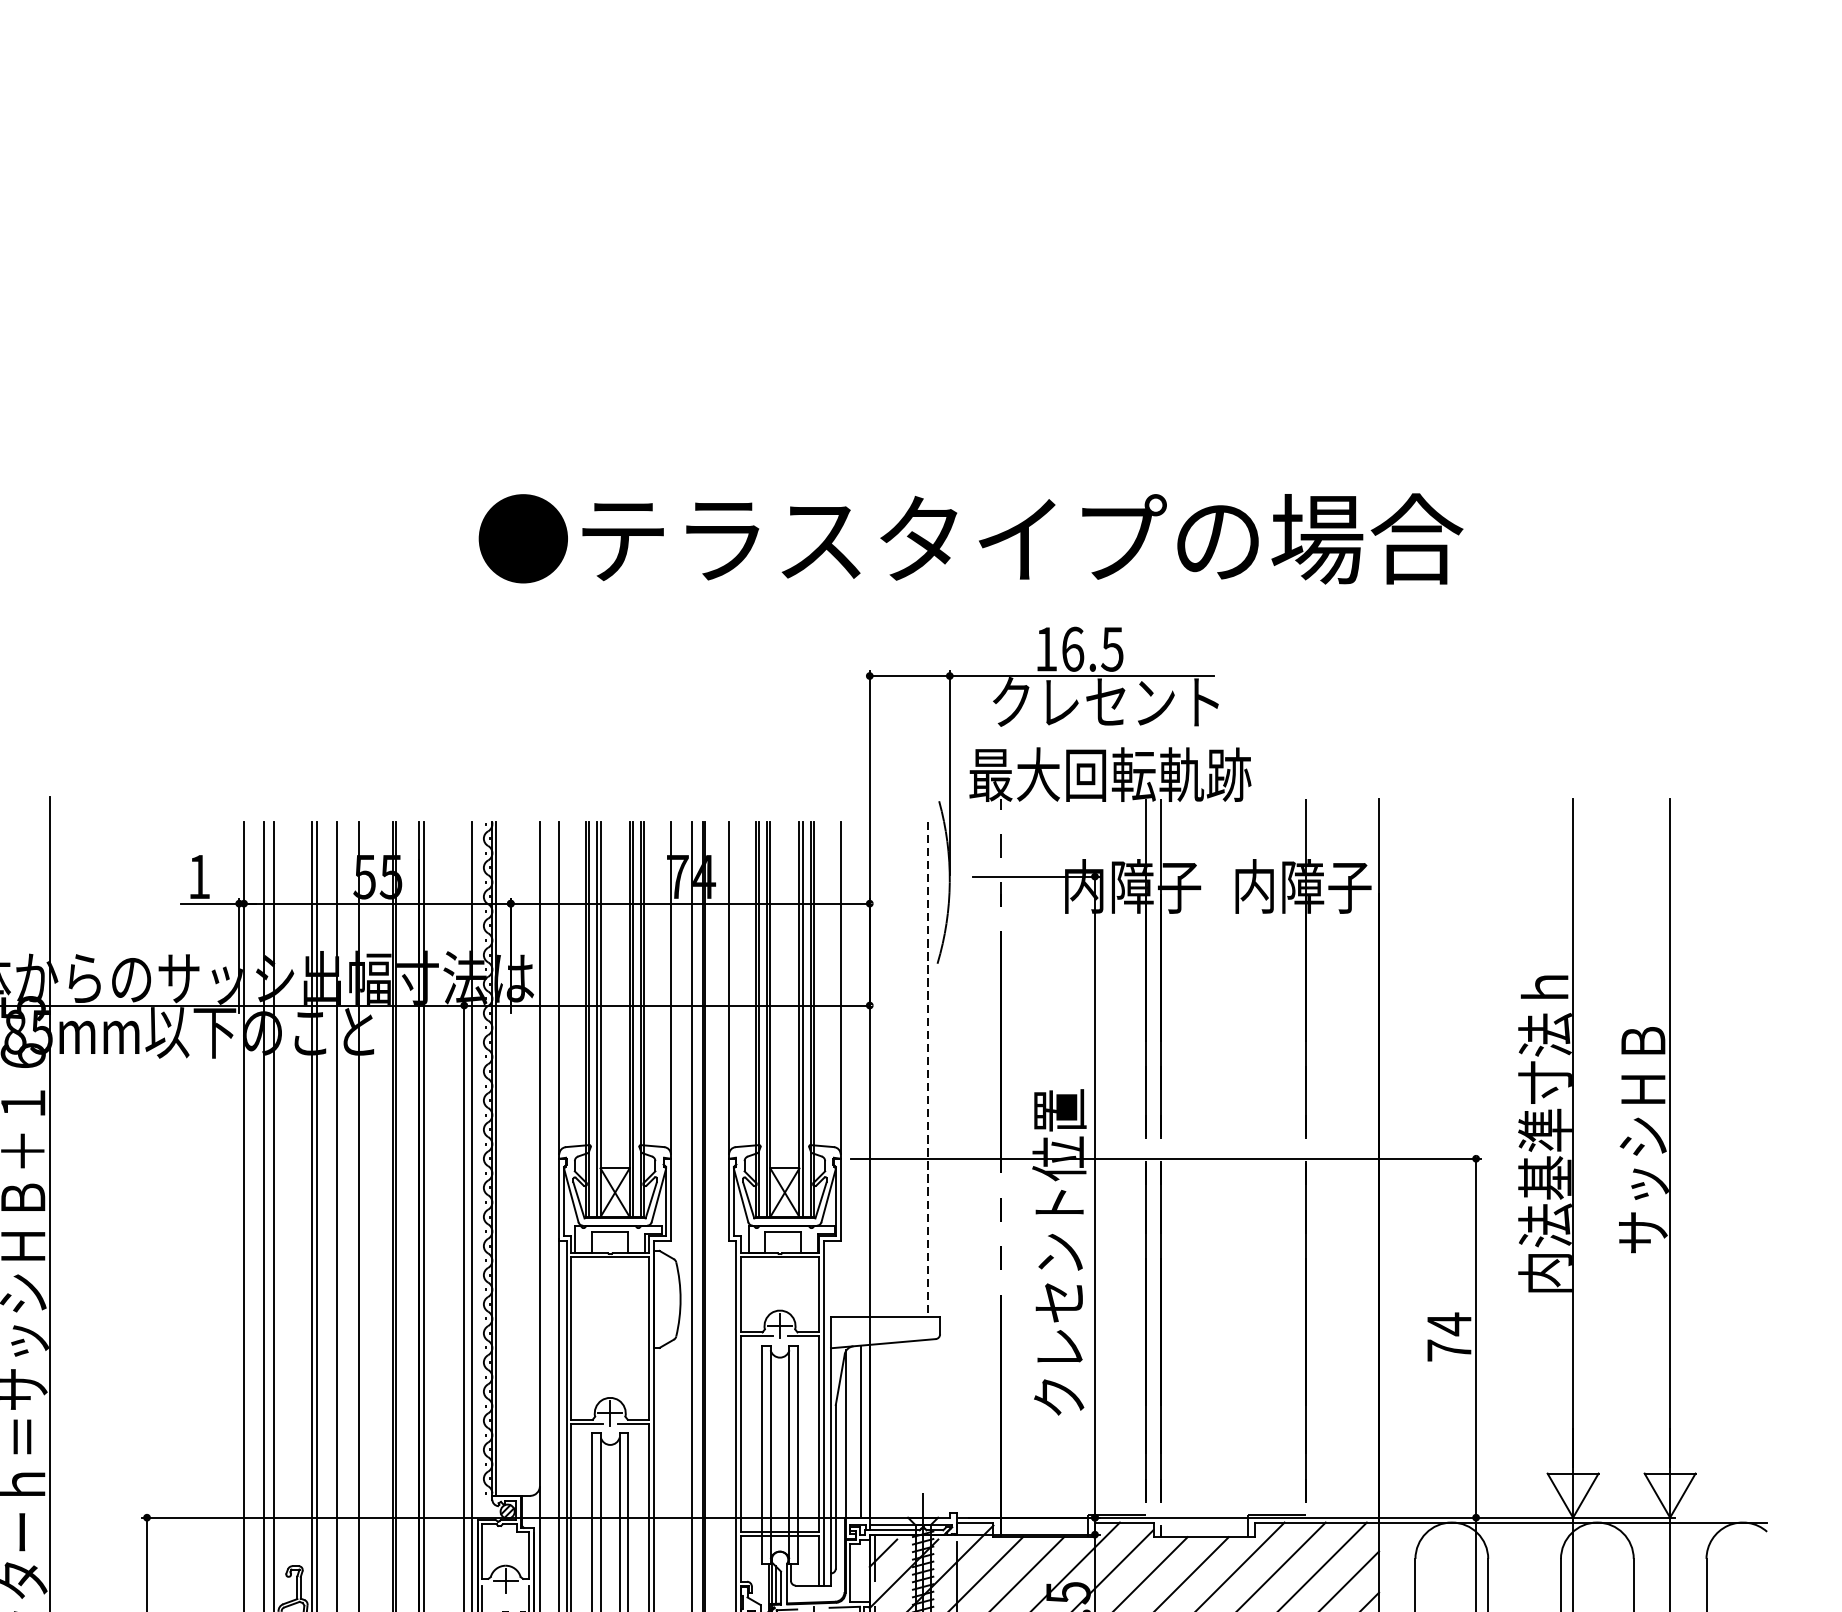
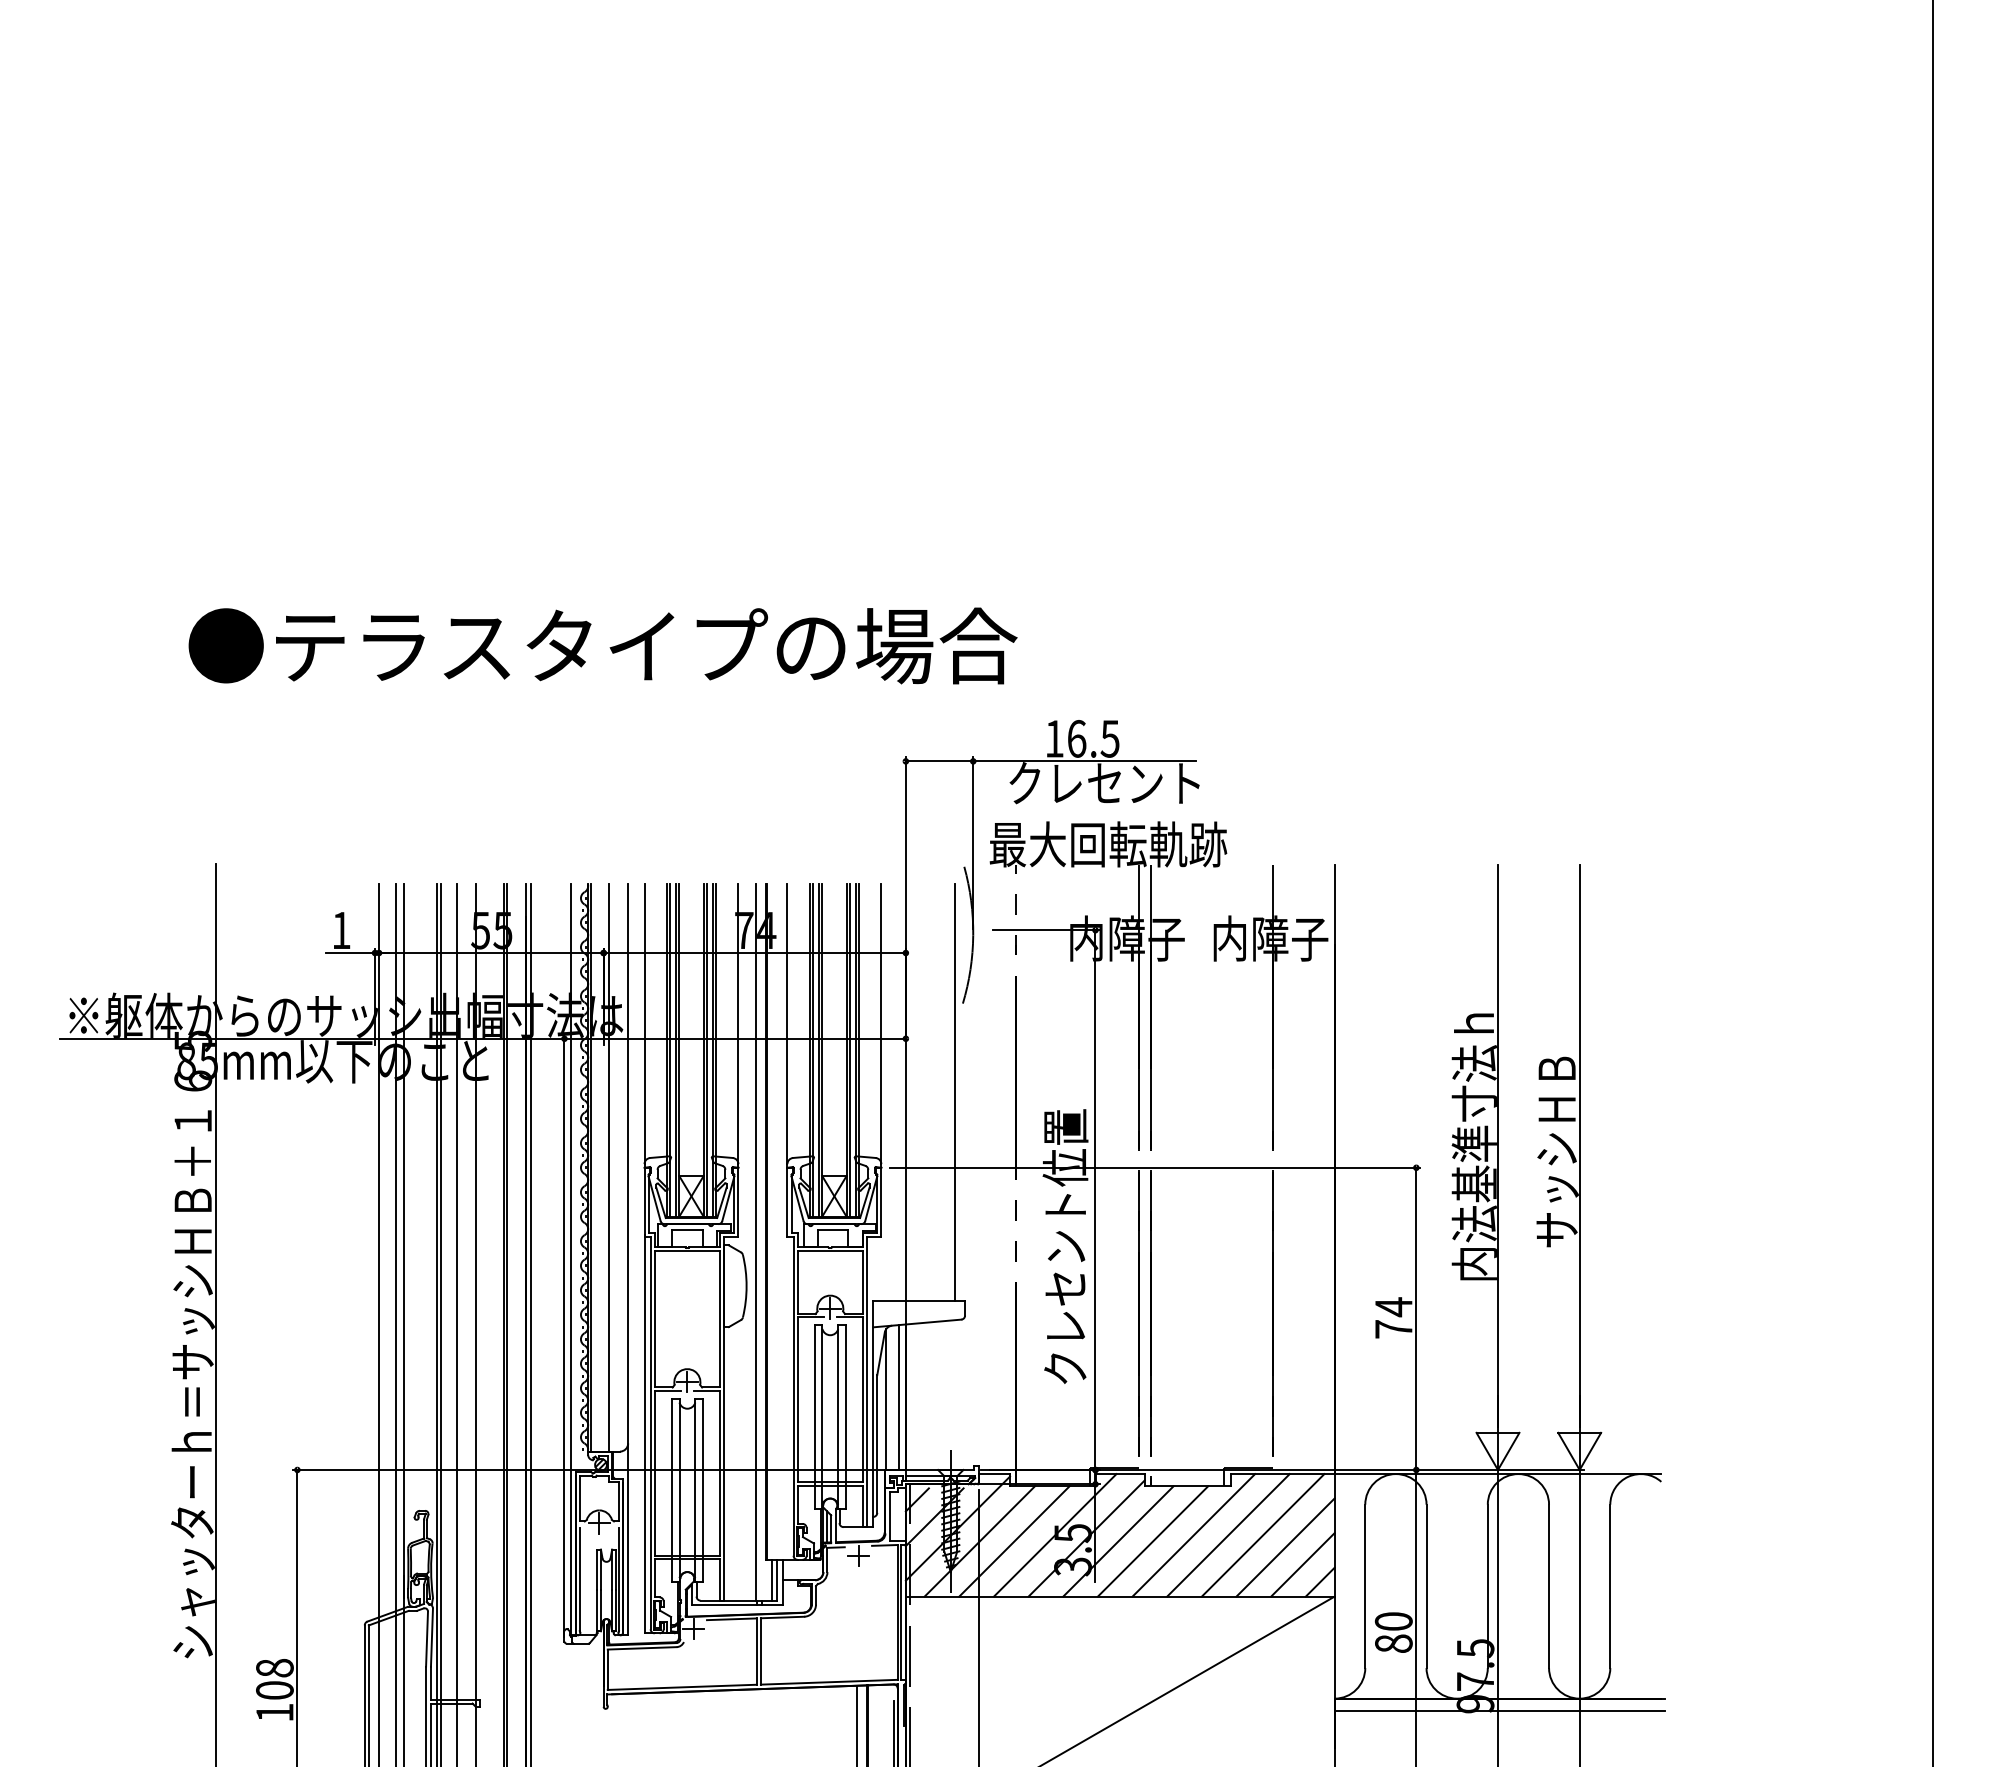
text: (970, 538) -> (602, 645), moved
line: (927, 1069) -> (954, 1092), dashed -> solid
line: (516, 1158) -> (608, 1167), added

